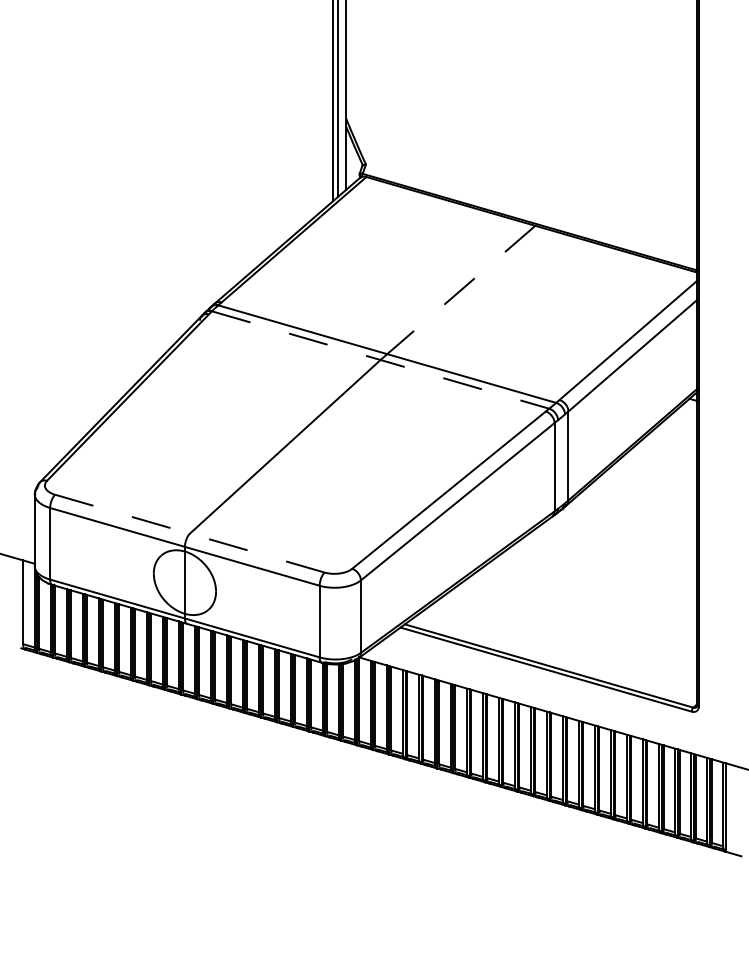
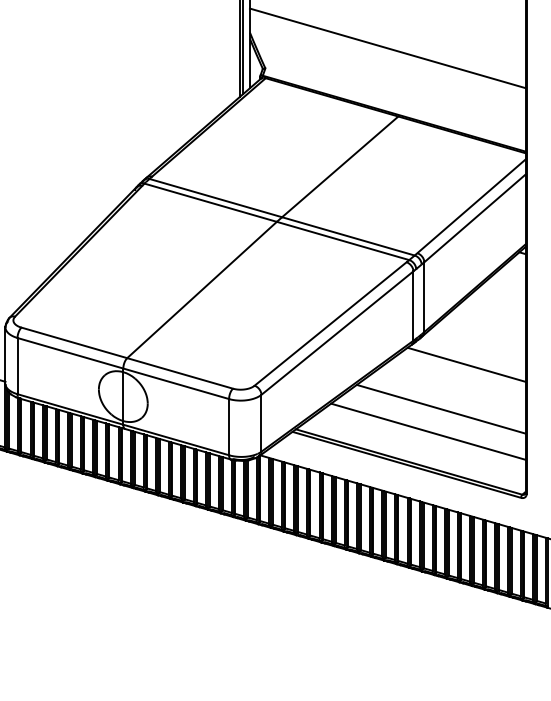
line: (521, 138) -> (387, 47), added
line: (460, 290) -> (339, 167), dashed -> solid
line: (380, 360) -> (276, 222), dashed -> solid
line: (189, 533) -> (126, 358), dashed -> solid
line: (622, 541) -> (466, 364), added
line: (589, 598) -> (440, 409), added
line: (573, 627) -> (428, 431), added

